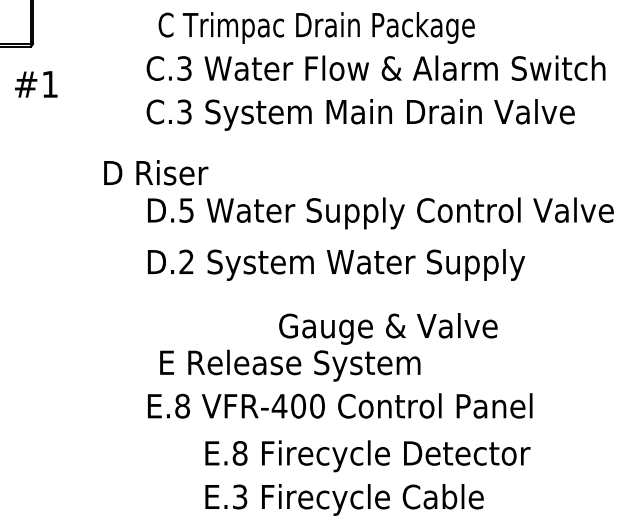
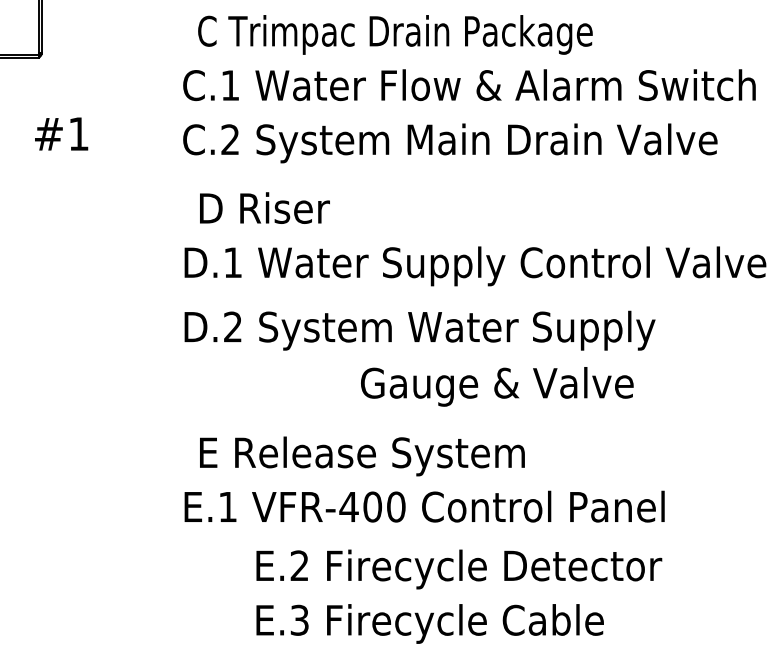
text: (184, 68) -> (230, 85), C.3 -> C.1
text: (36, 84) -> (61, 134), moved
text: (184, 112) -> (230, 140), C.3 -> C.2
text: (156, 172) -> (265, 207), moved
text: (186, 210) -> (232, 262), D.5 -> D.1
text: (388, 328) -> (497, 386), moved
text: (182, 405) -> (227, 506), E.8 -> E.1
text: (239, 453) -> (299, 566), E.8 -> E.2

